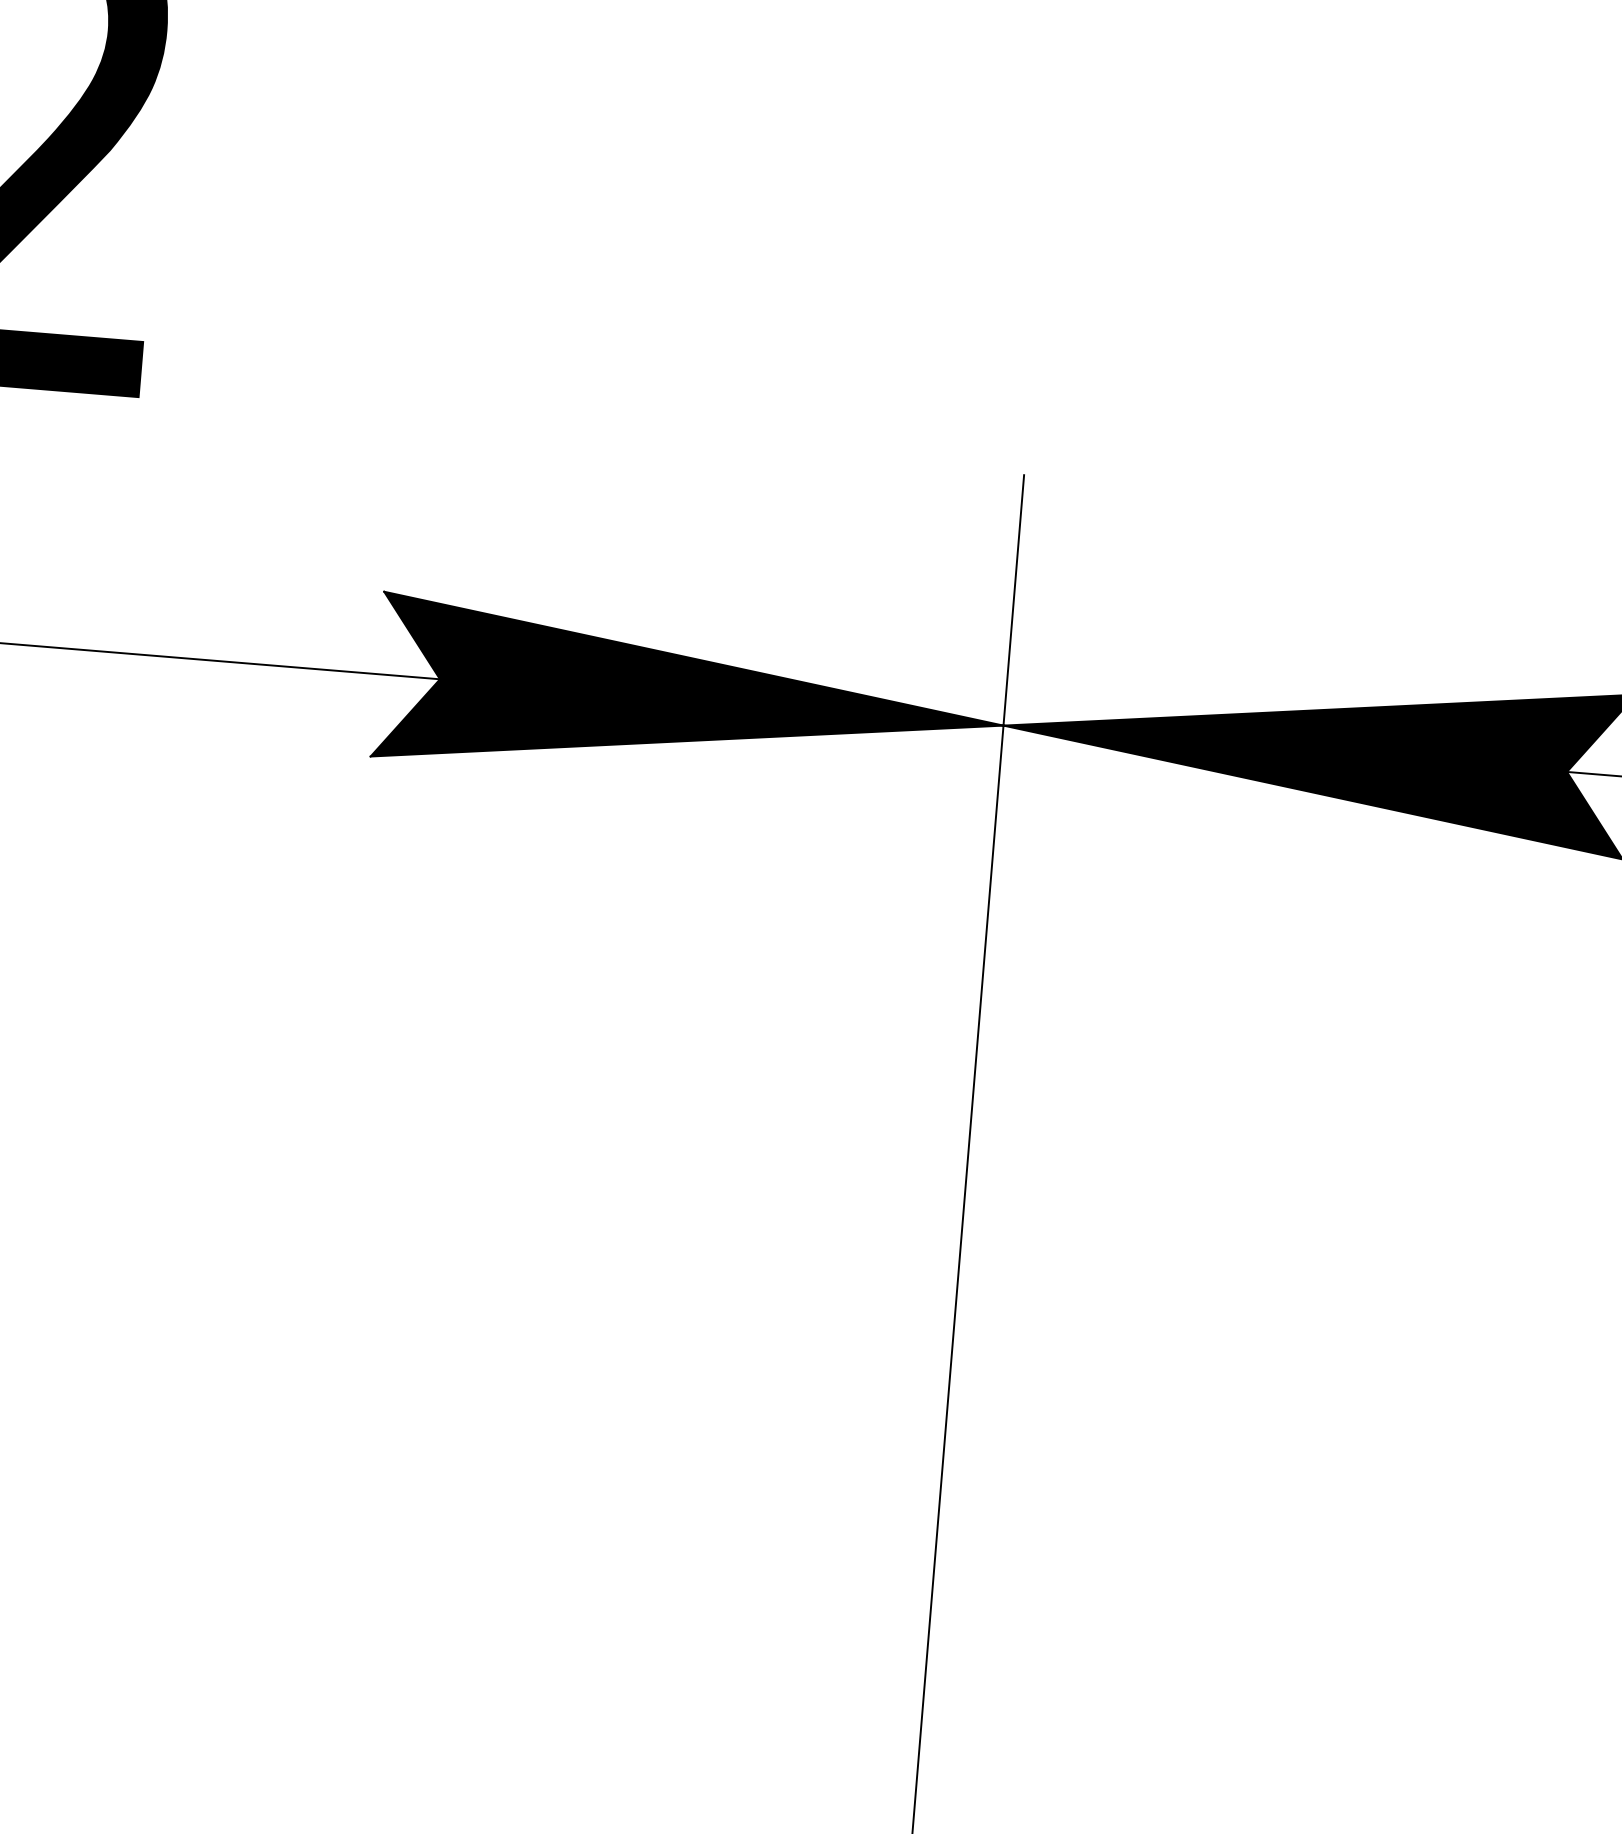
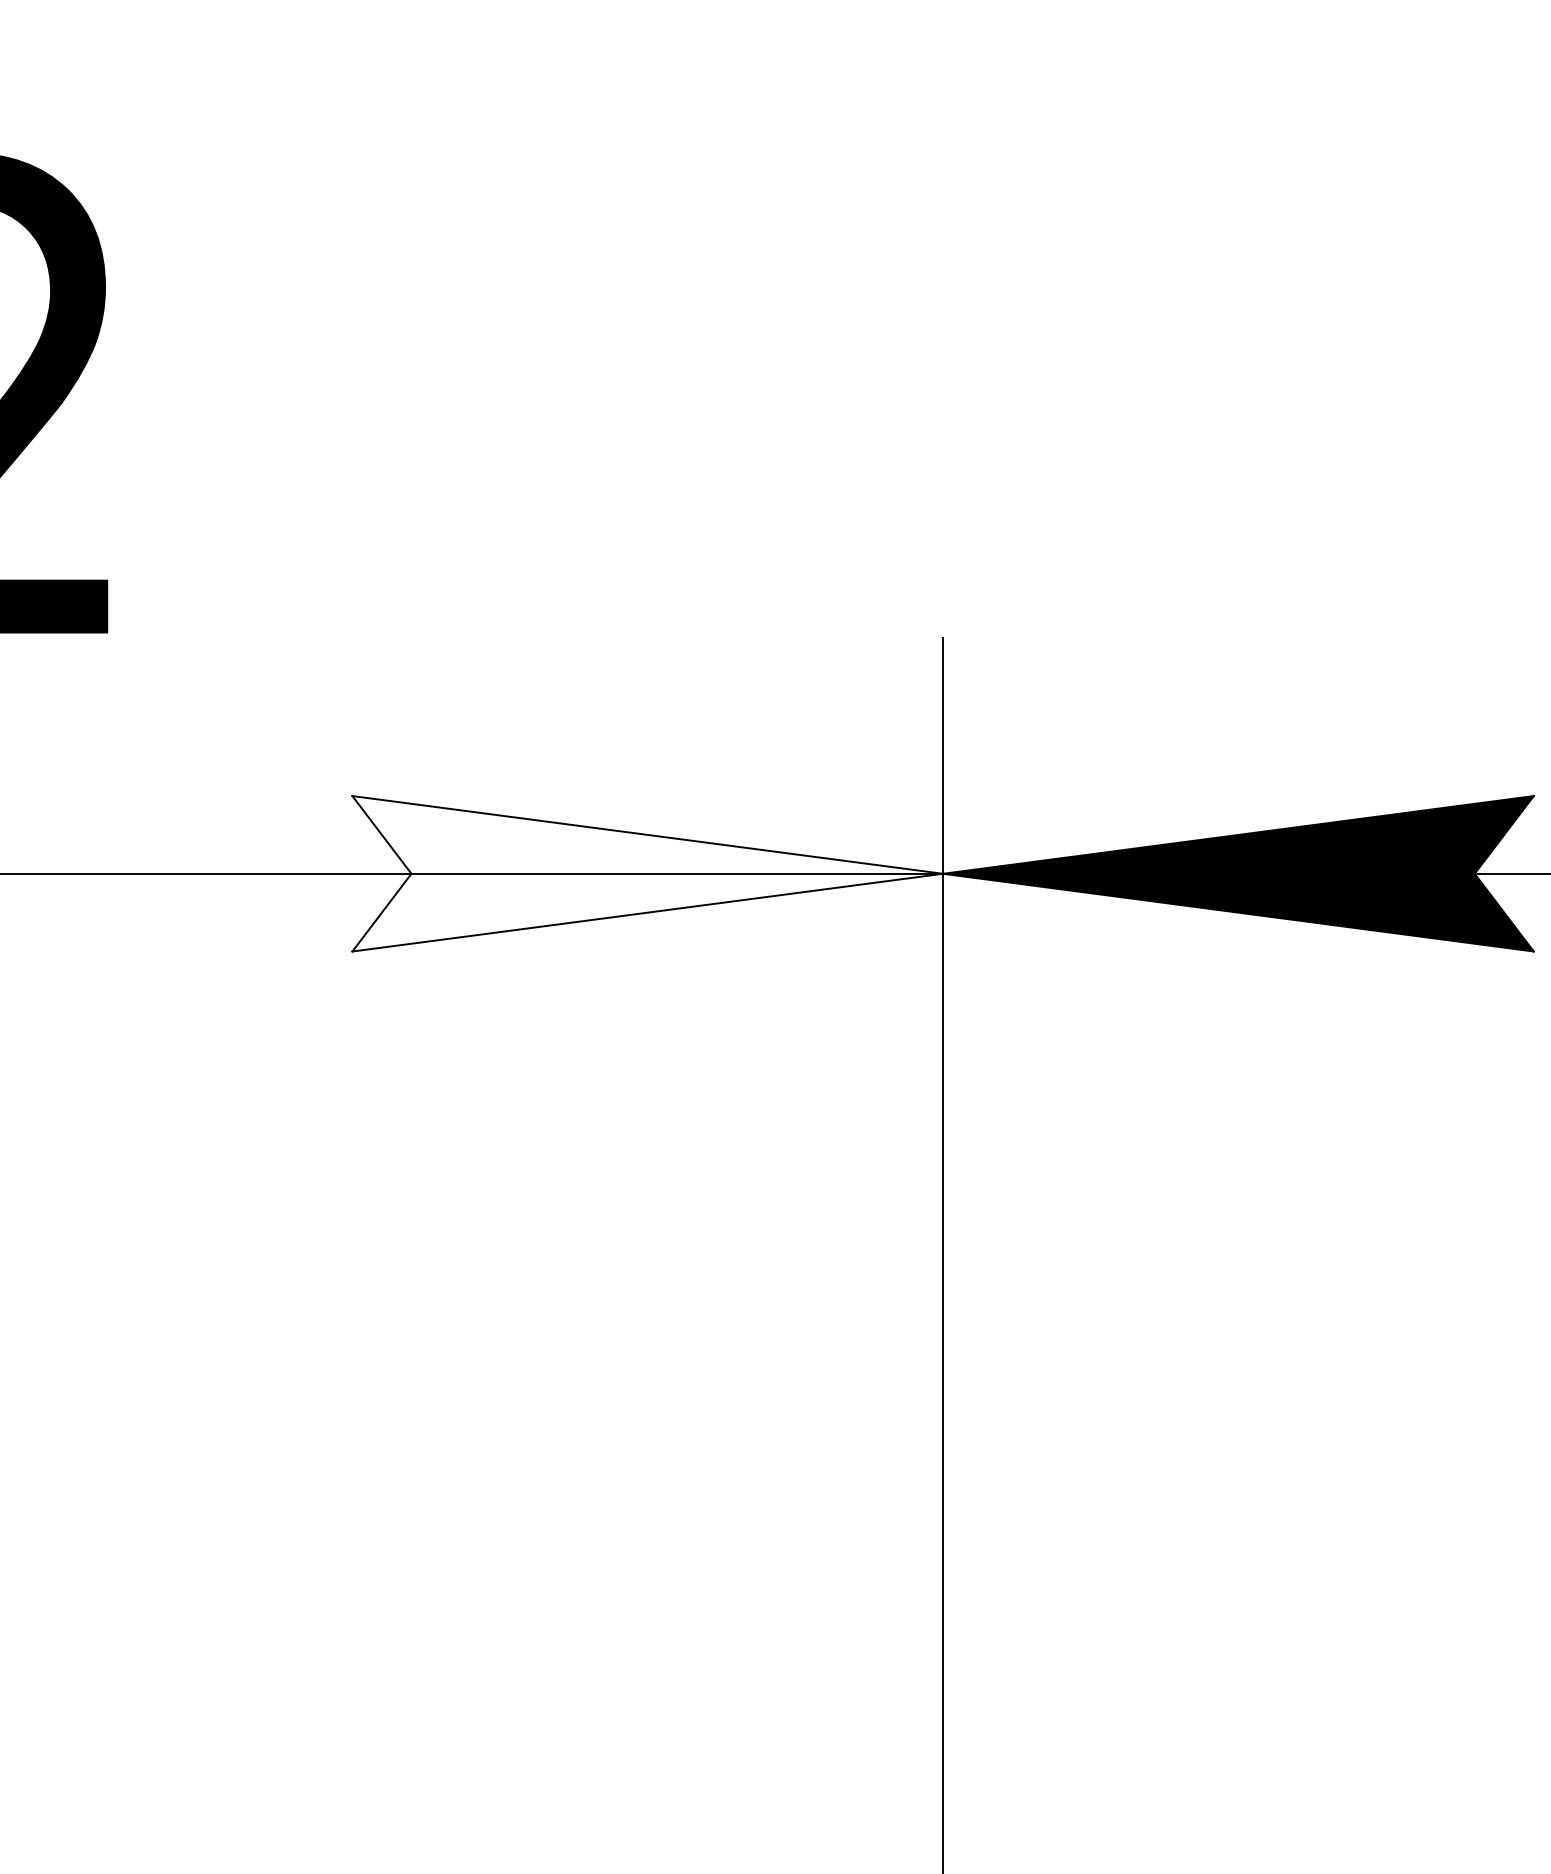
fill: (690, 699) -> (647, 873), removed

